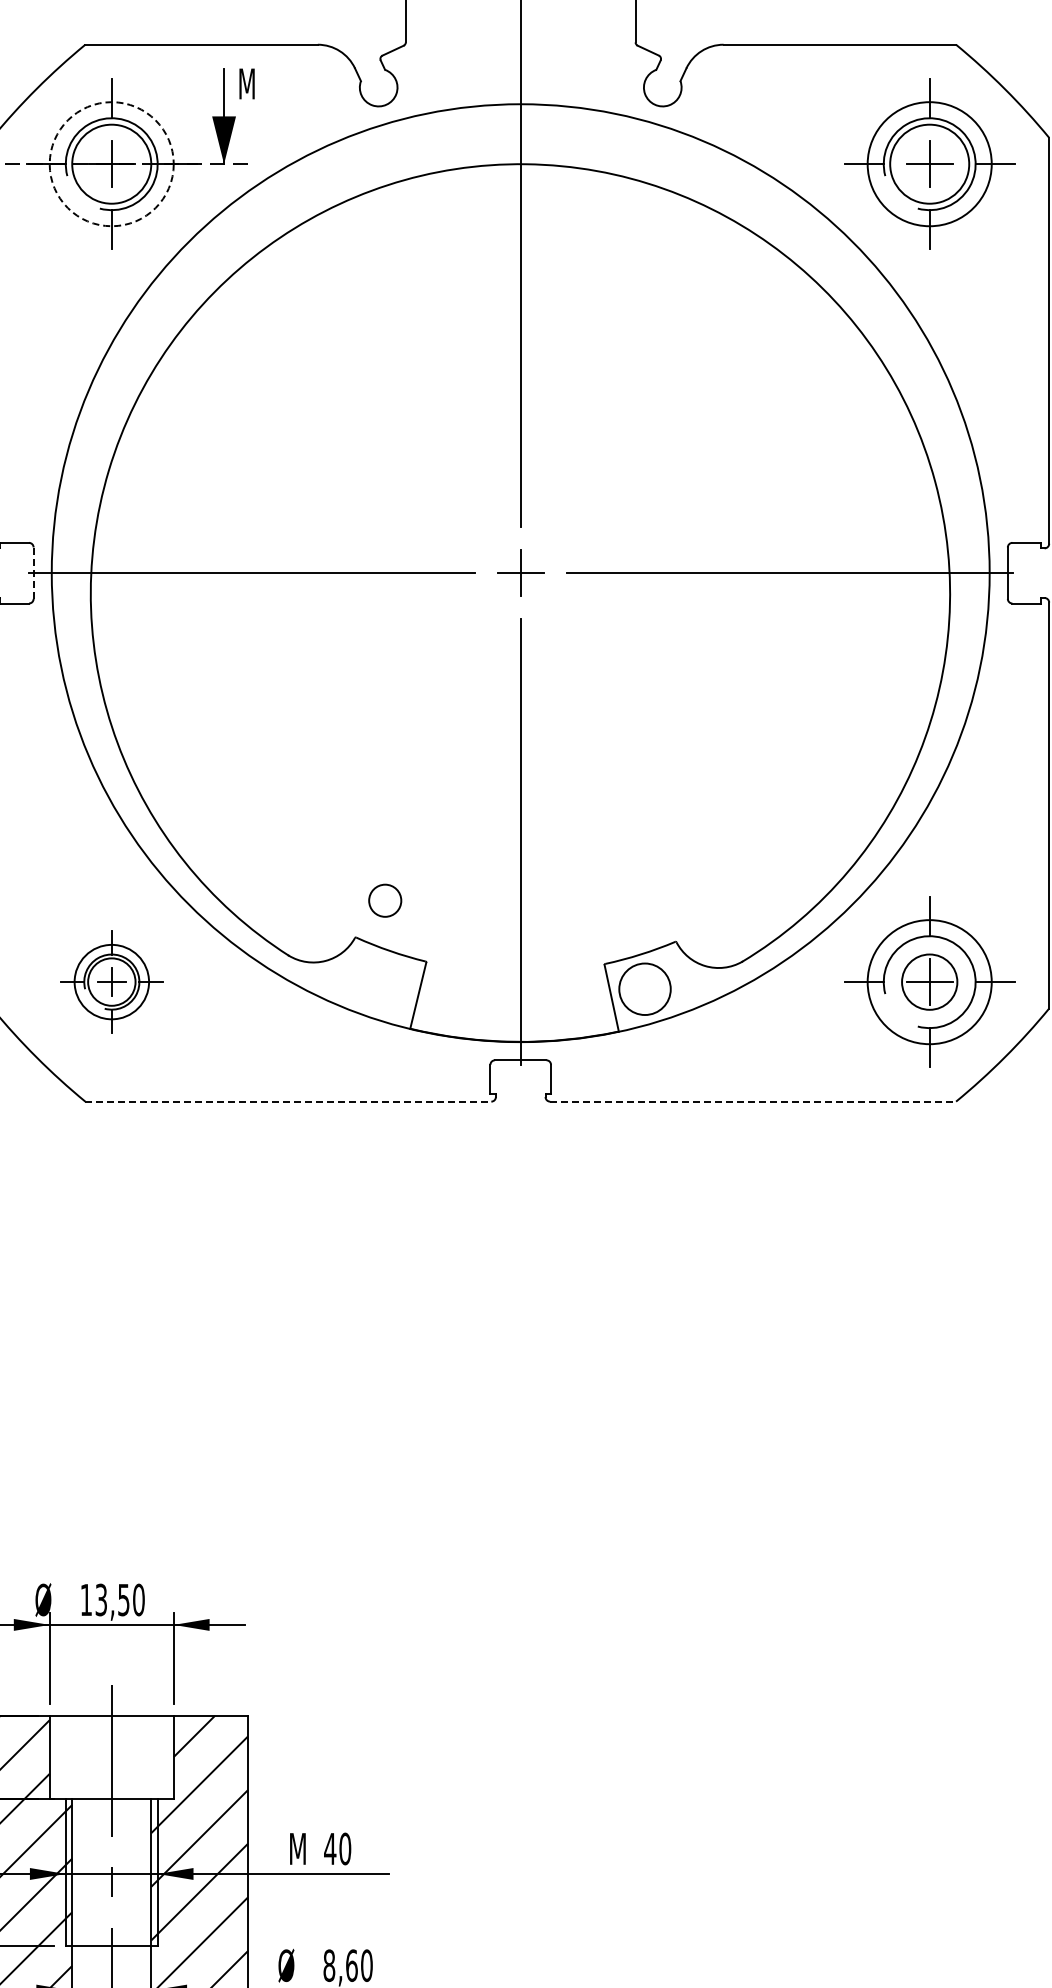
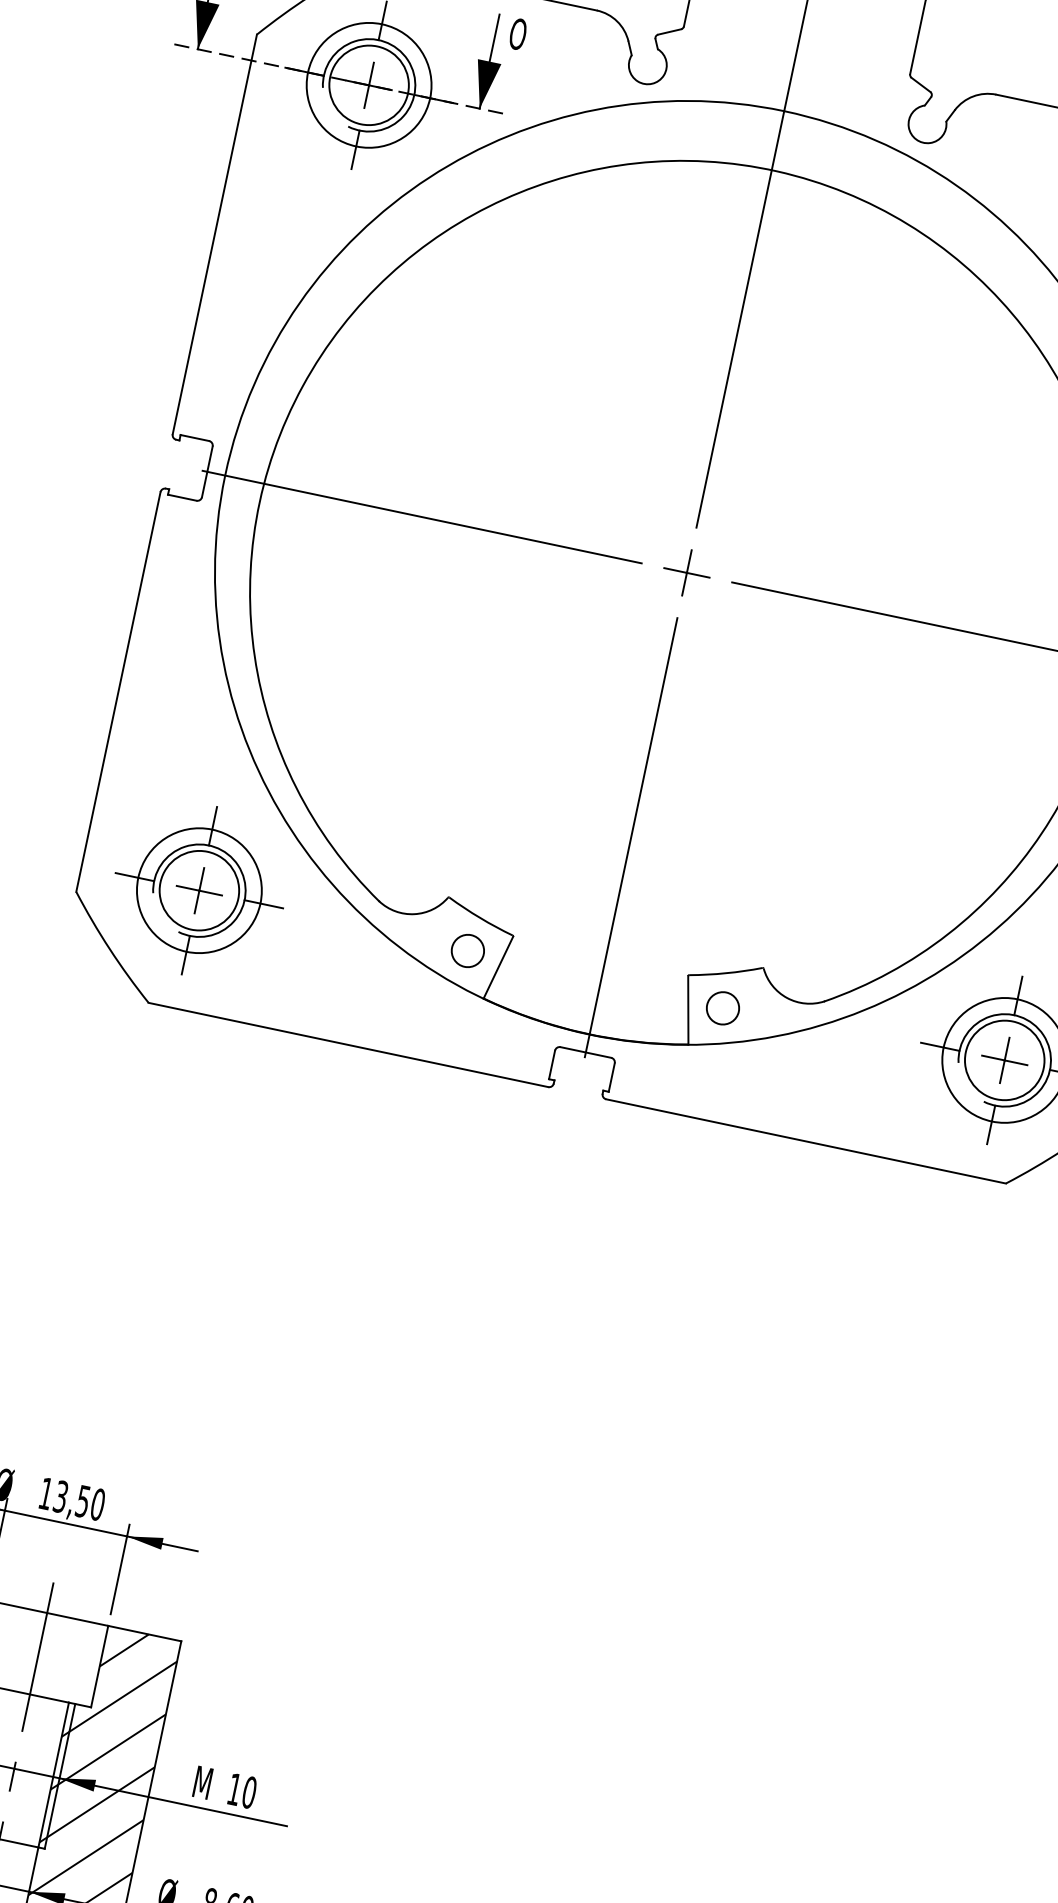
text: (246, 83) -> (518, 33), M -> O
circle: (111, 164) -> (368, 85), dashed -> solid
line: (33, 573) -> (207, 472), dashed -> solid
circle: (385, 900) -> (468, 950), moved
part: (111, 981) -> (199, 890), size x1.67
circle: (929, 981) -> (1004, 1059), size x1.43
circle: (644, 989) -> (722, 1008), size x0.62
line: (288, 1101) -> (348, 1044), dashed -> solid
line: (753, 1101) -> (806, 1141), dashed -> solid
text: (330, 1848) -> (235, 1789), 40 -> 10

